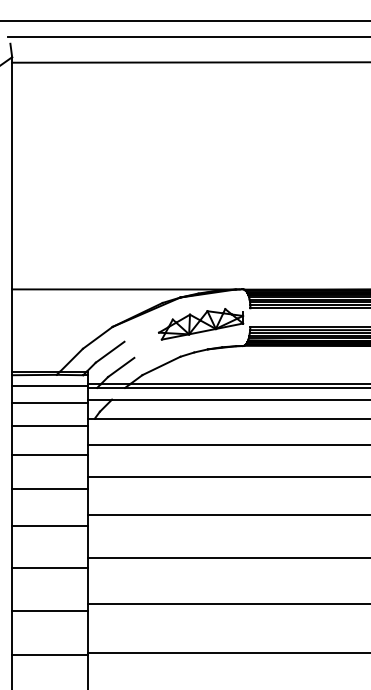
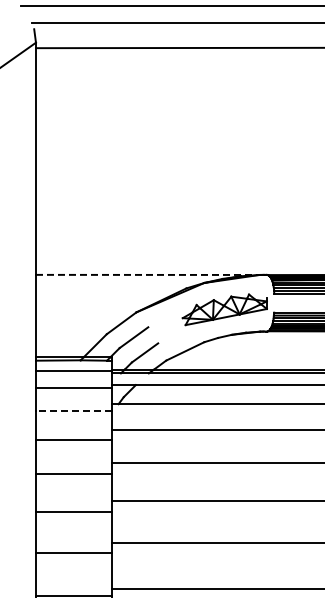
line: (123, 289) -> (147, 274), solid -> dashed
line: (49, 425) -> (73, 410), solid -> dashed

